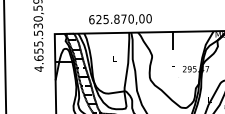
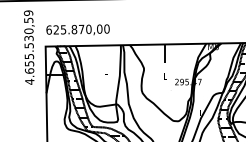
text: (119, 19) -> (77, 29), moved

